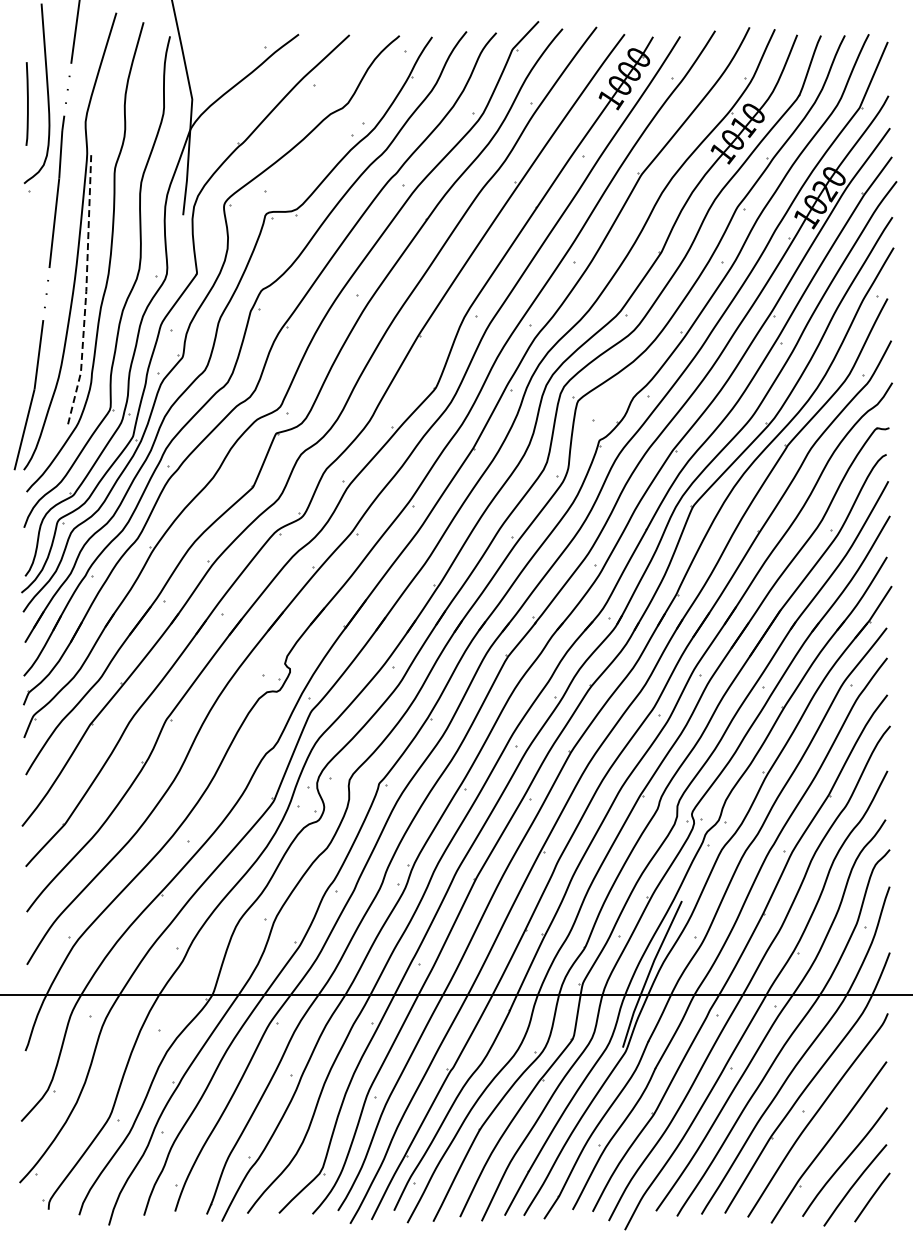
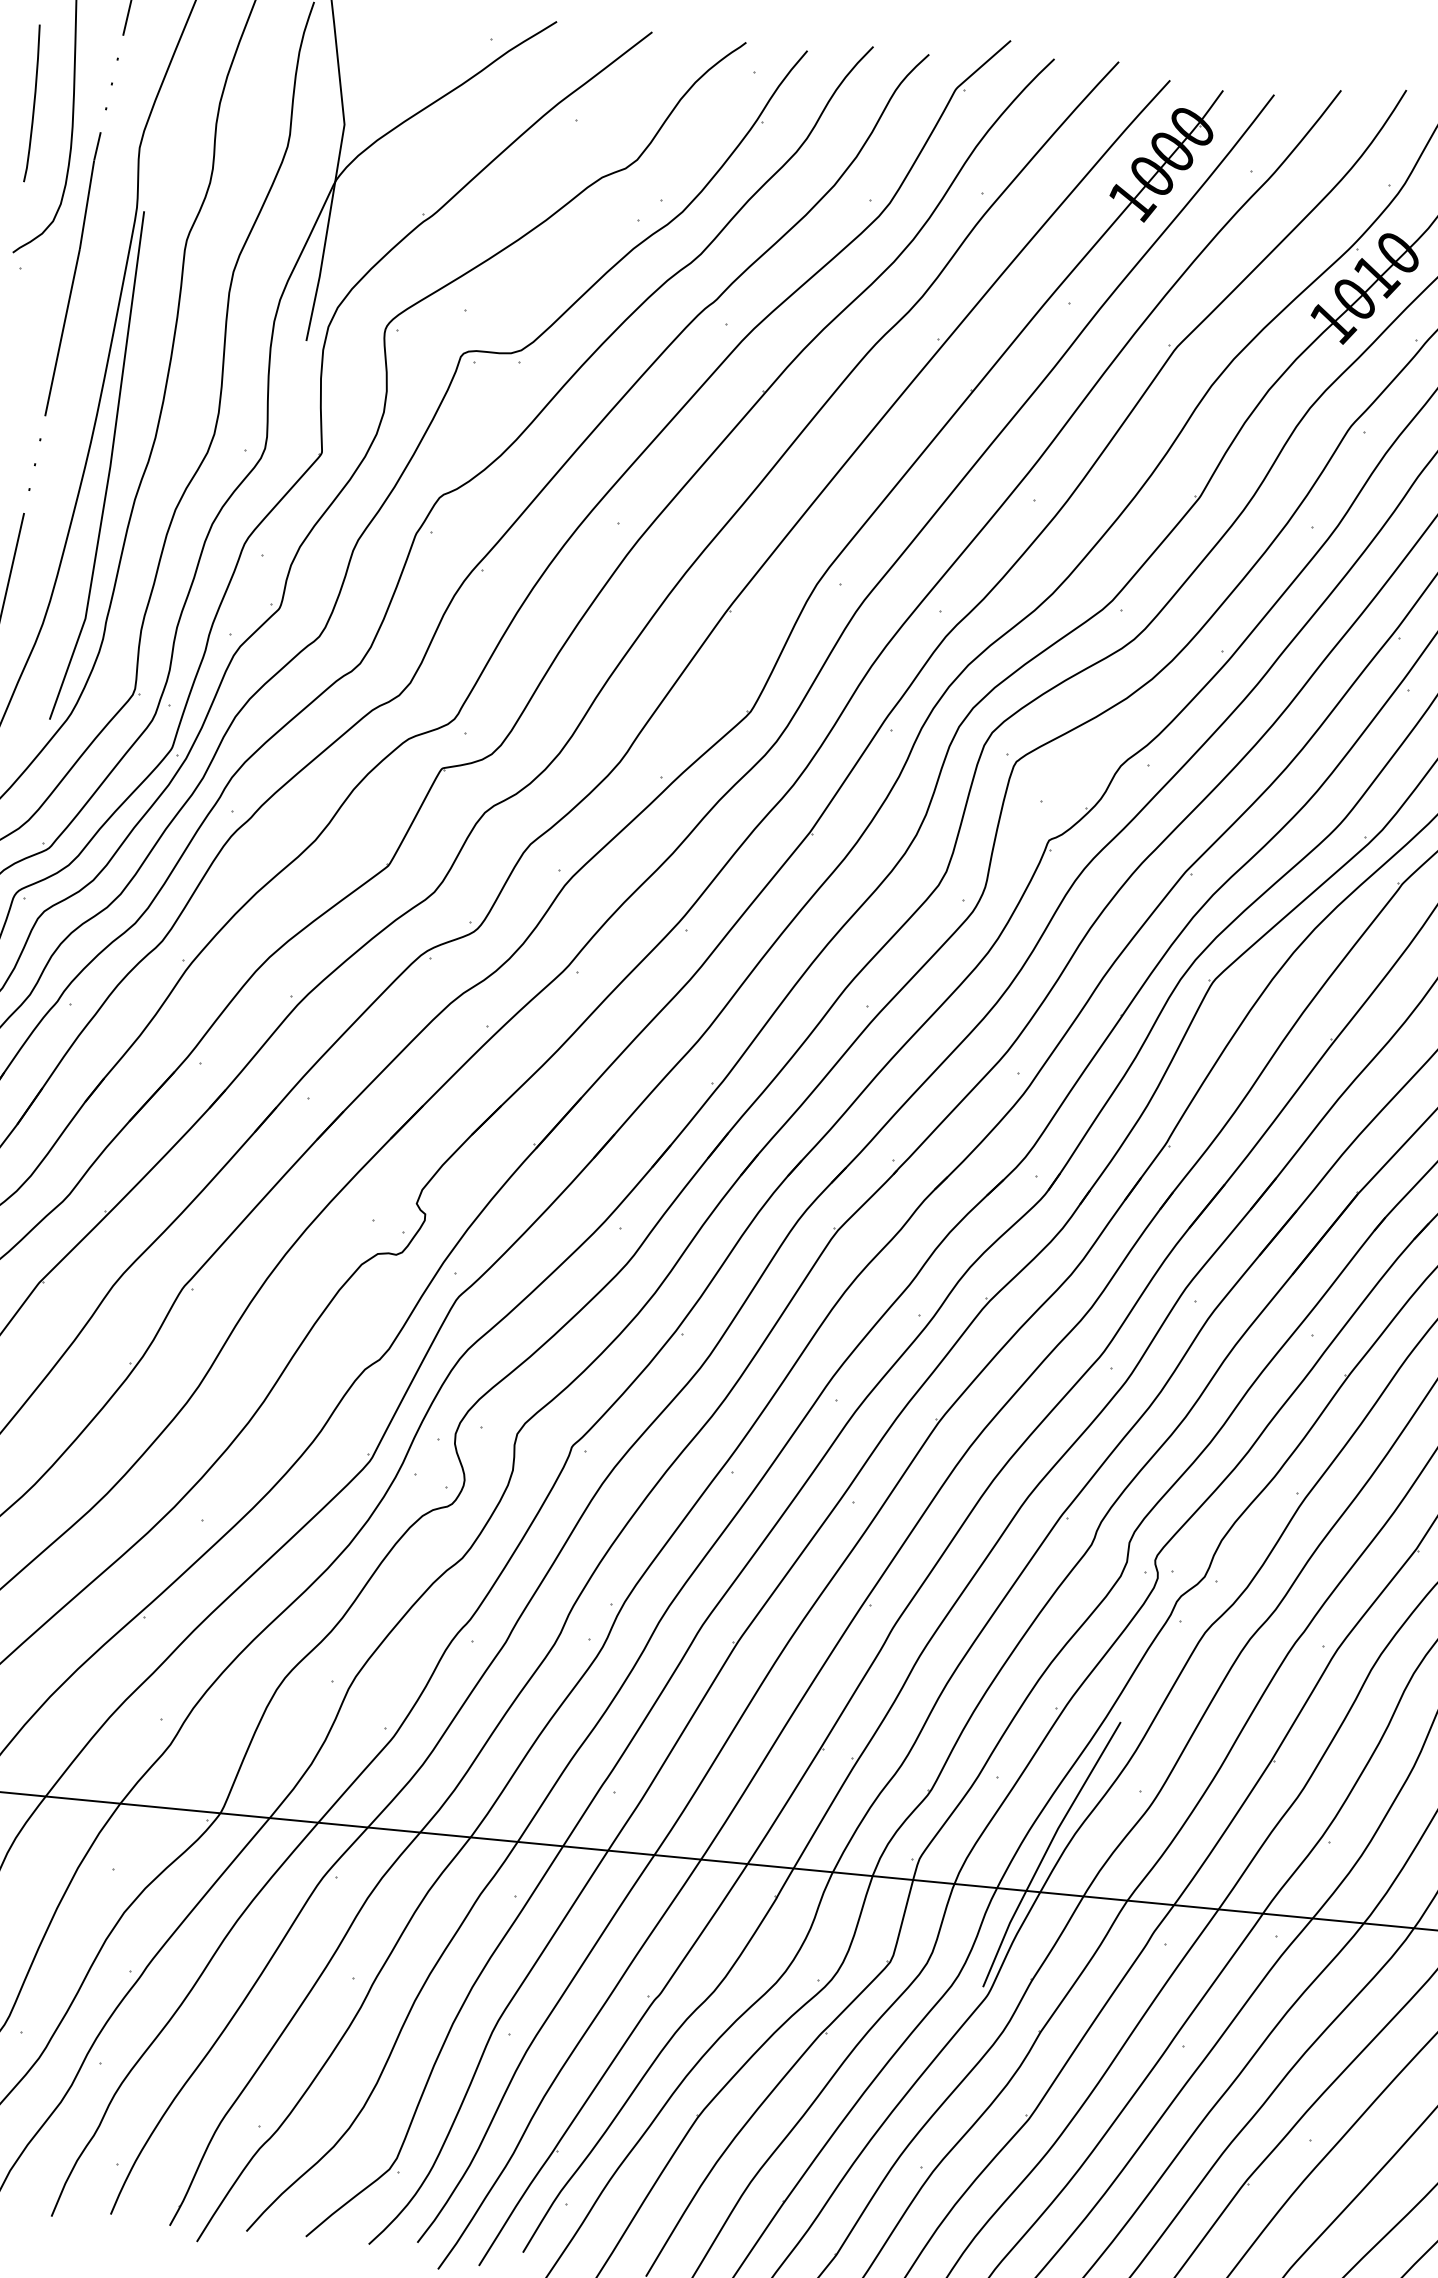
line: (86, 292) -> (110, 468), dashed -> solid

